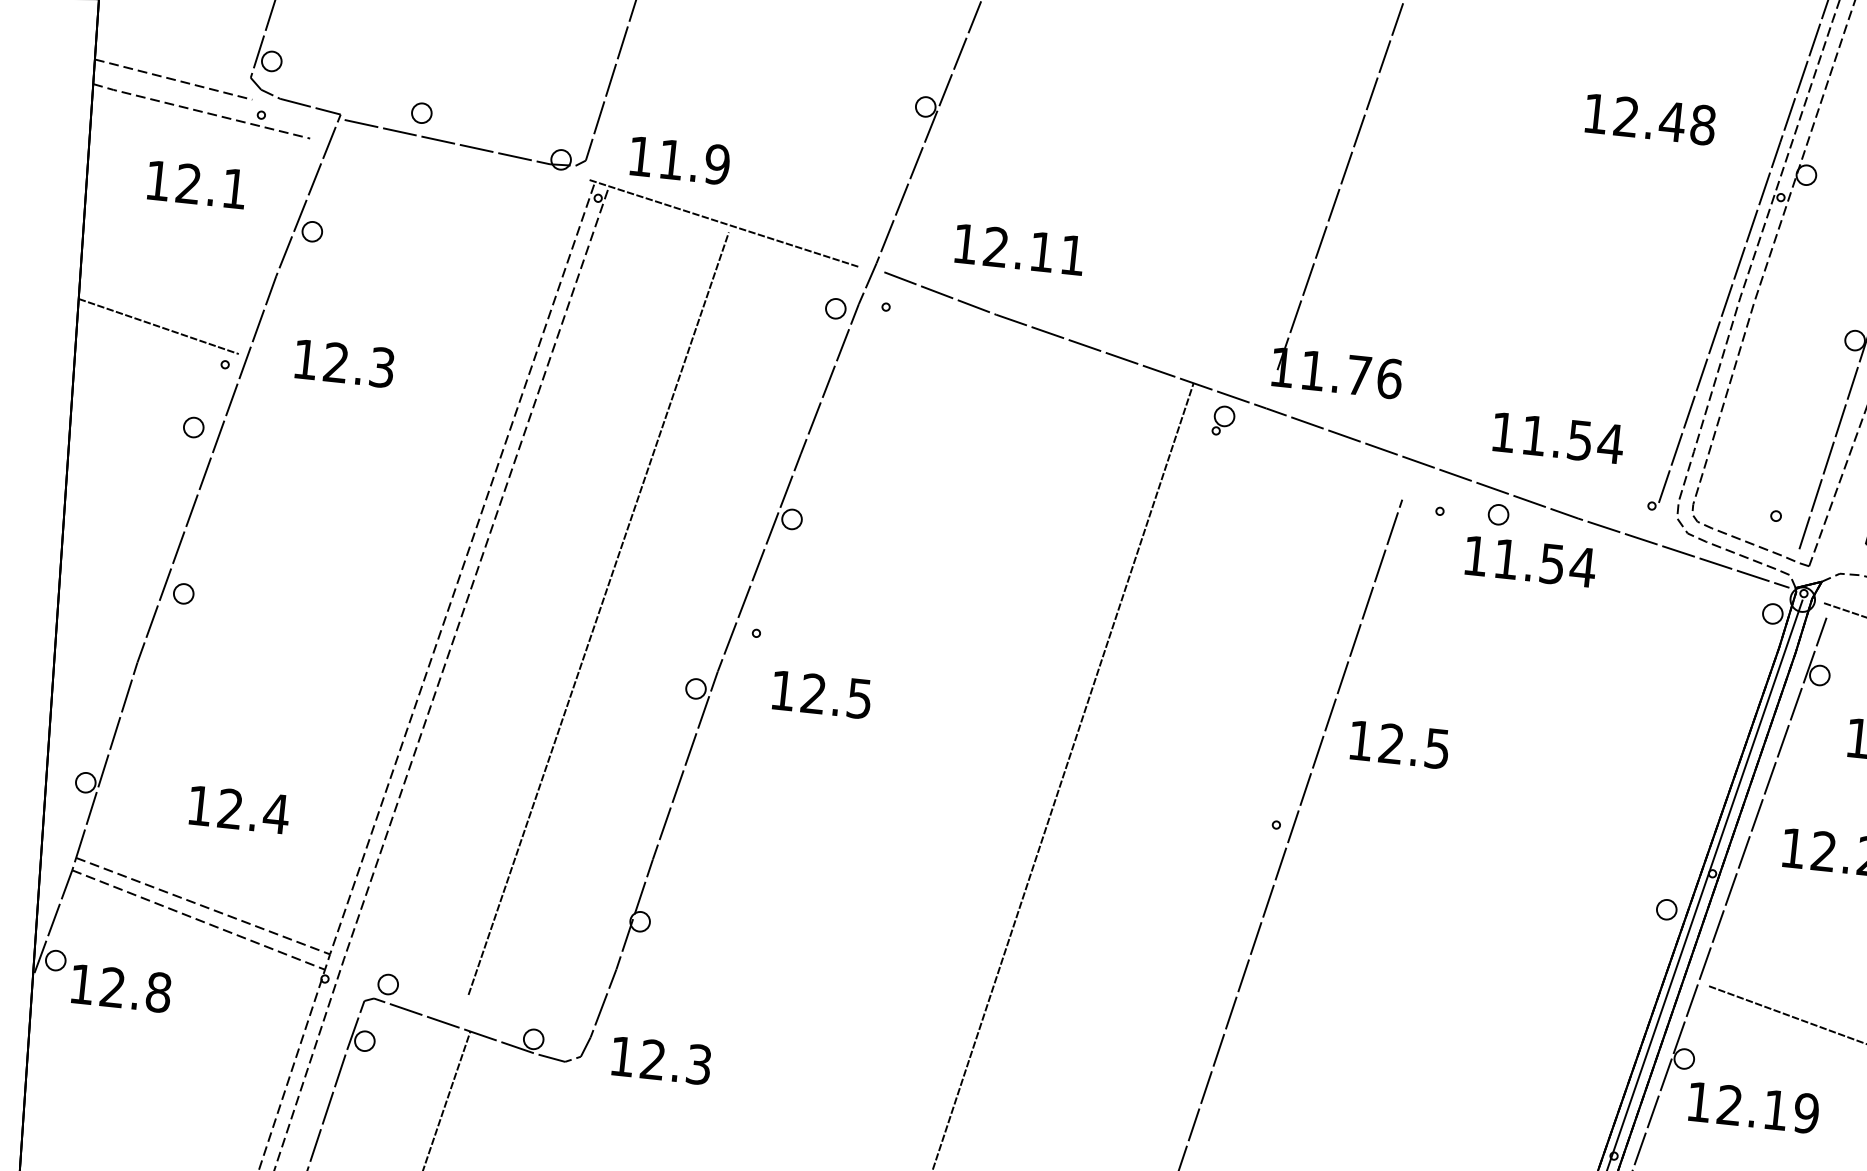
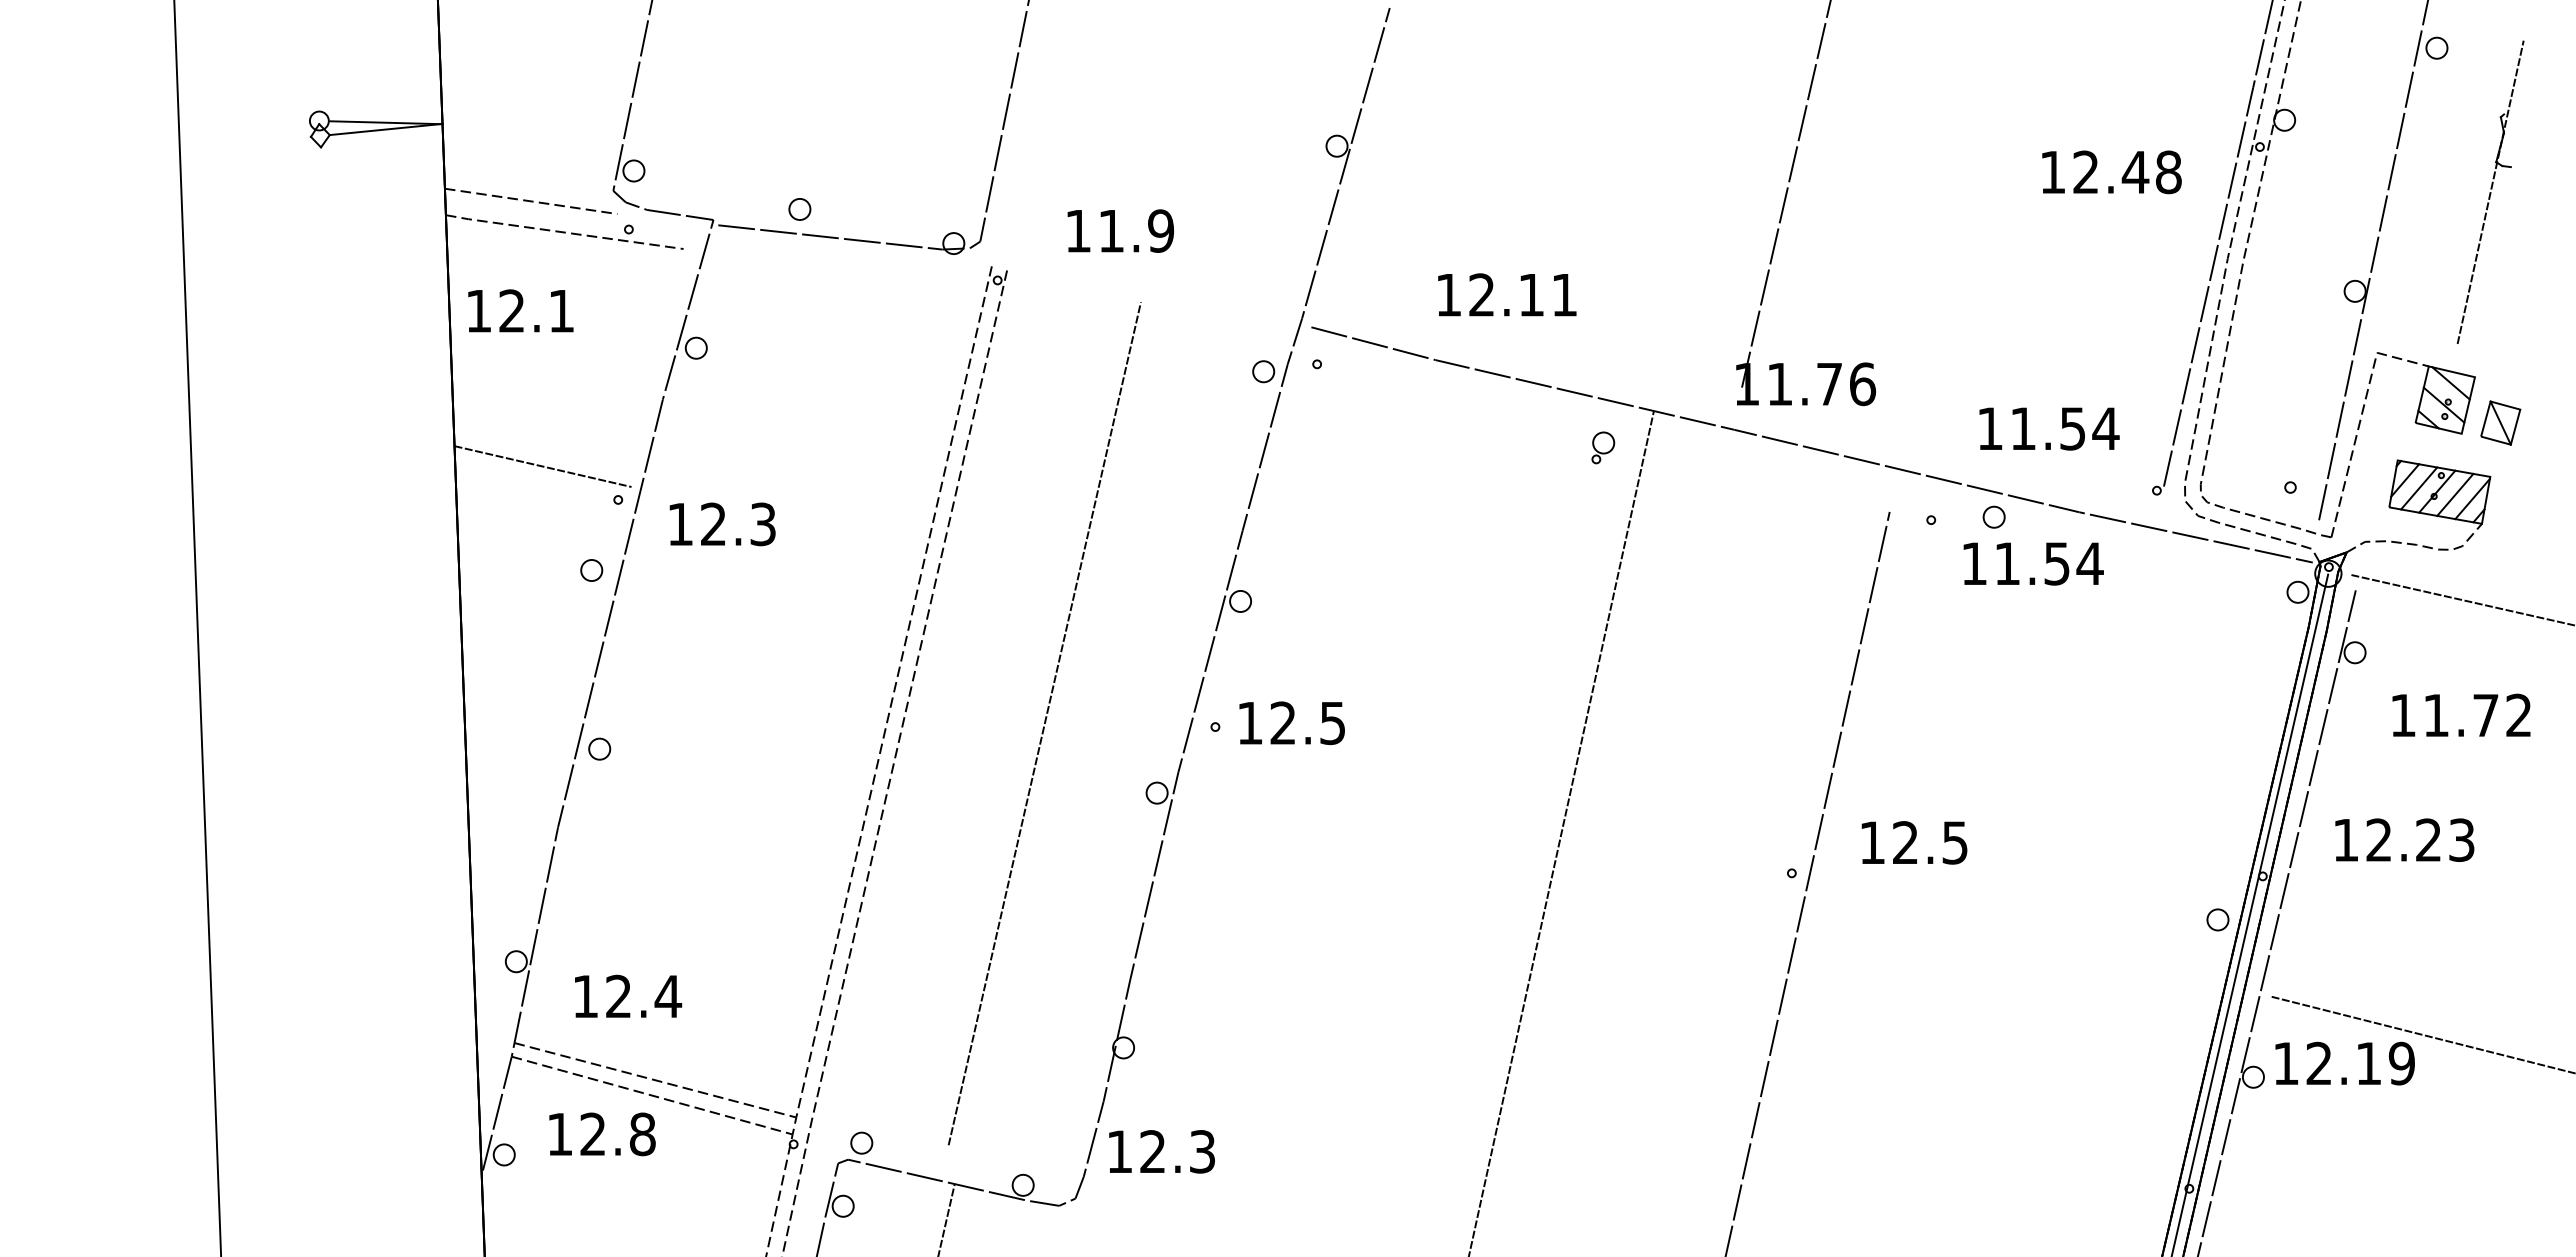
text: (1650, 119) -> (2111, 172), moved
text: (679, 160) -> (1120, 230), moved
text: (196, 184) -> (520, 310), moved
line: (723, 222) -> (1134, 292), removed
text: (1019, 249) -> (1507, 294), moved
text: (344, 363) -> (722, 524), moved
part: (1223, 420) -> (1603, 447), moved
text: (821, 694) -> (1291, 723), moved
text: (1399, 744) -> (1914, 842), moved
text: (239, 809) -> (628, 995), moved
text: (121, 988) -> (602, 1134), moved
text: (661, 1060) -> (1161, 1151), moved
text: (1753, 1107) -> (2344, 1063), moved

